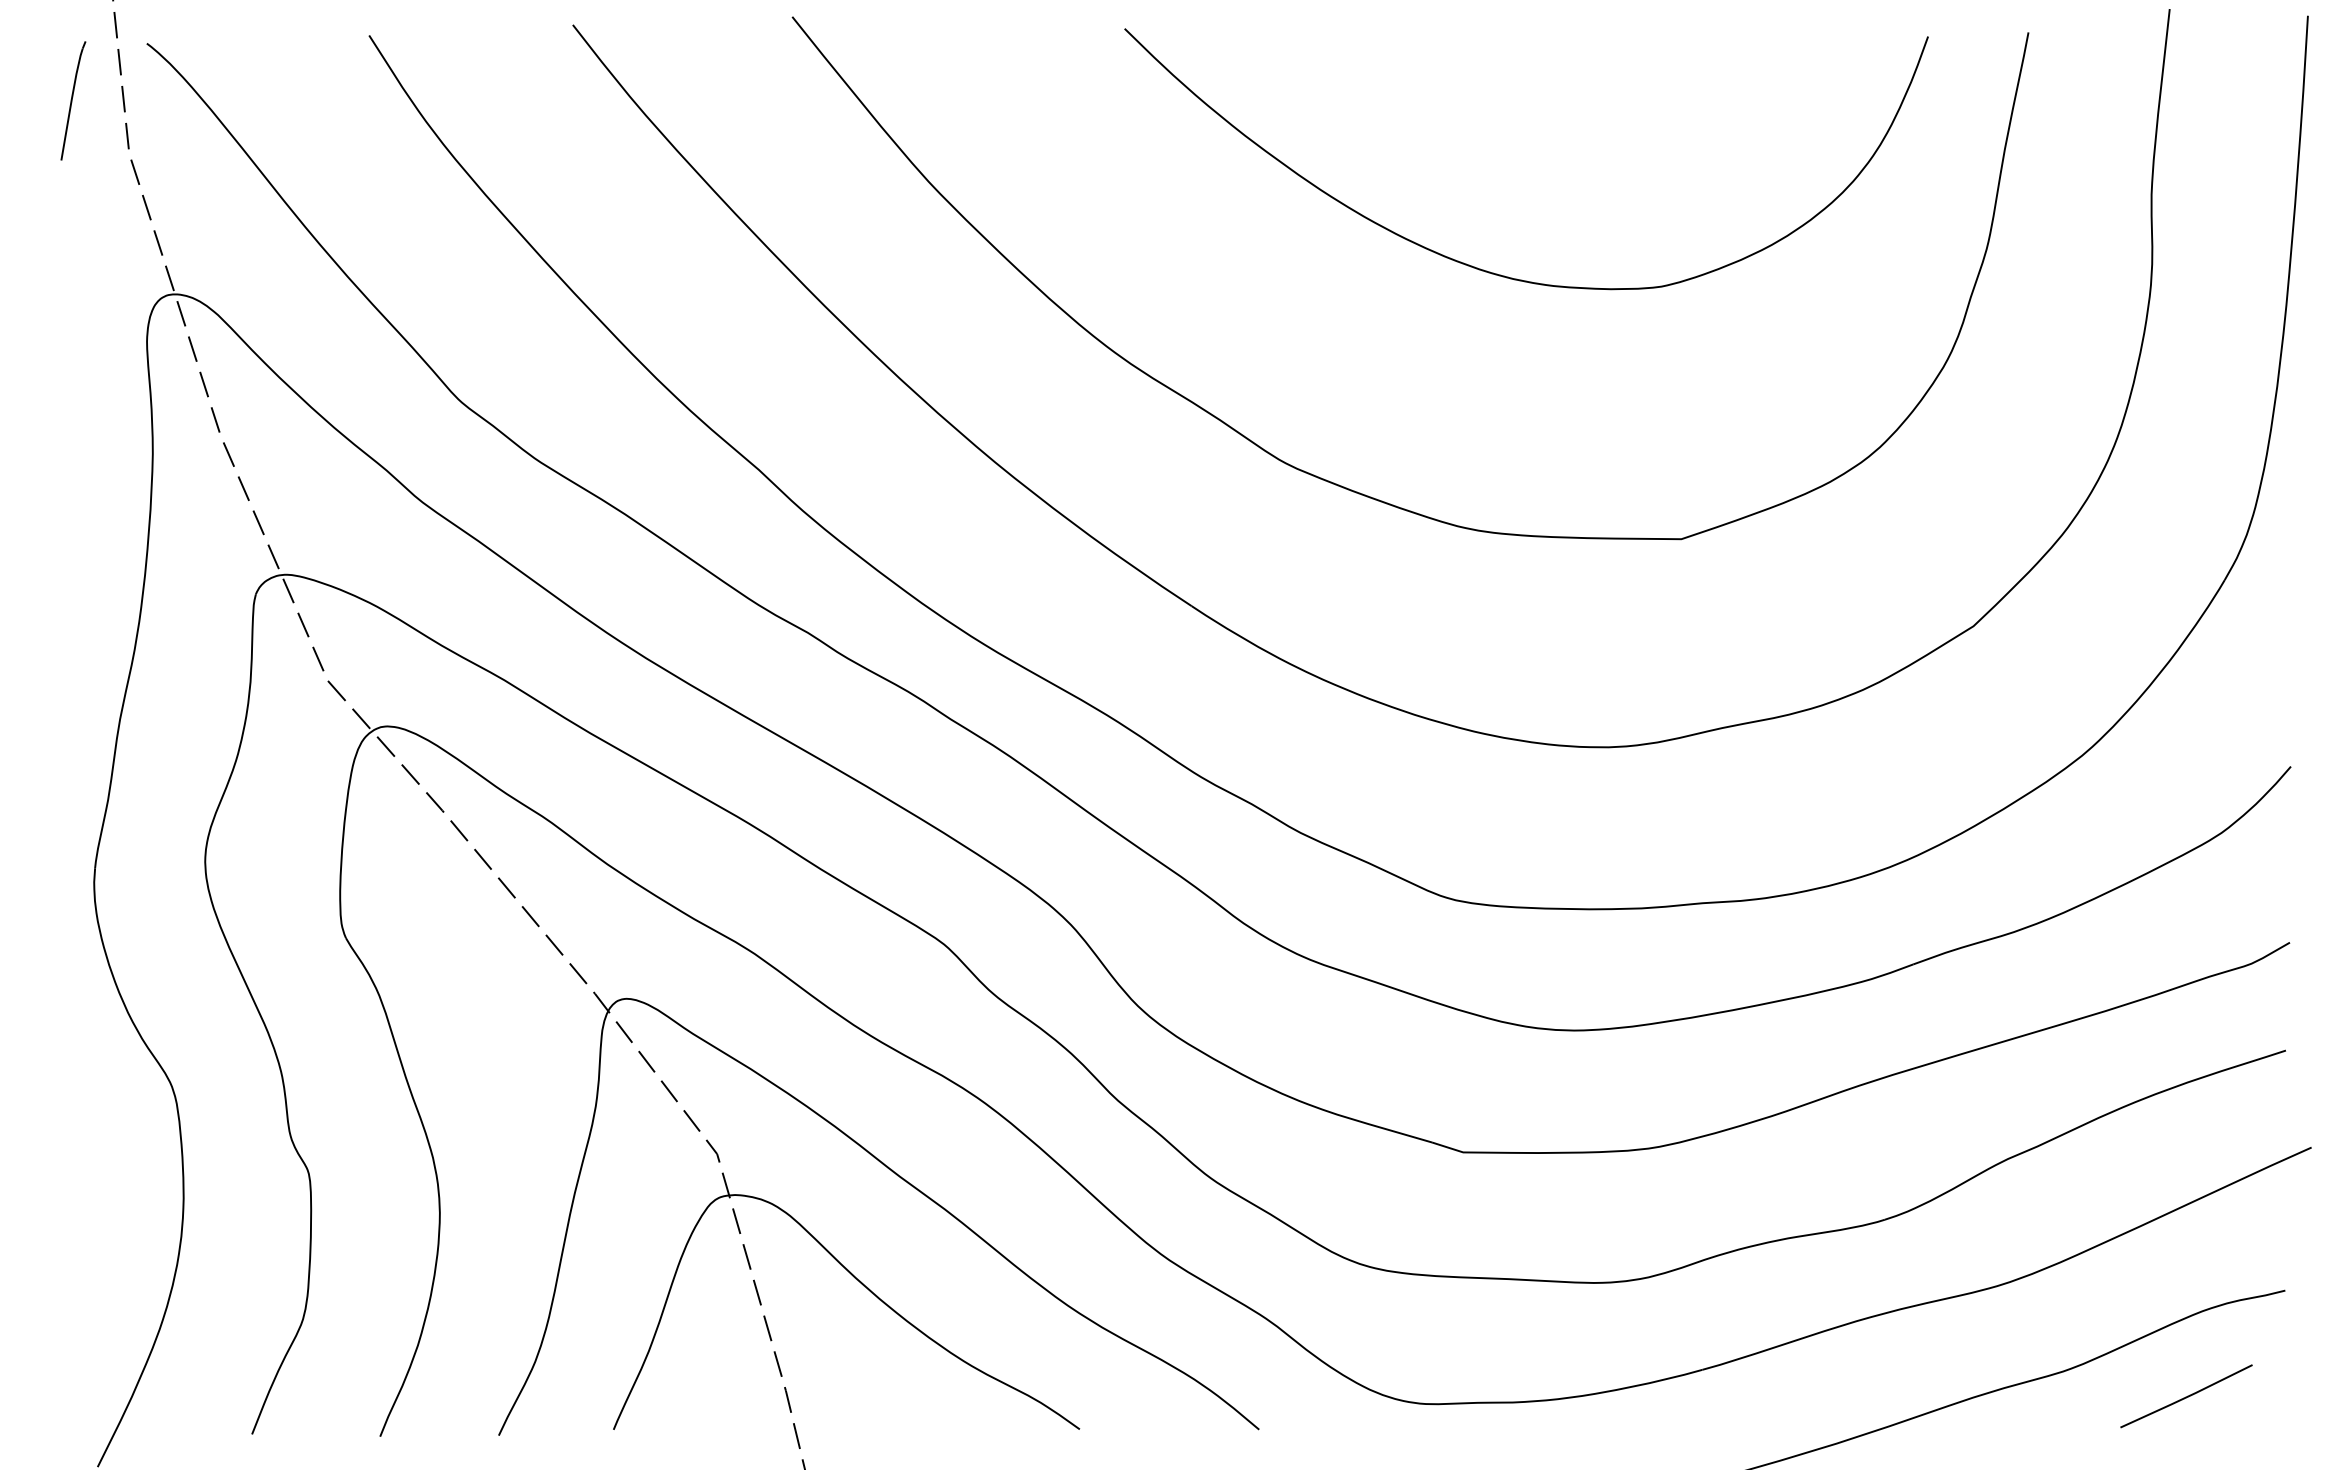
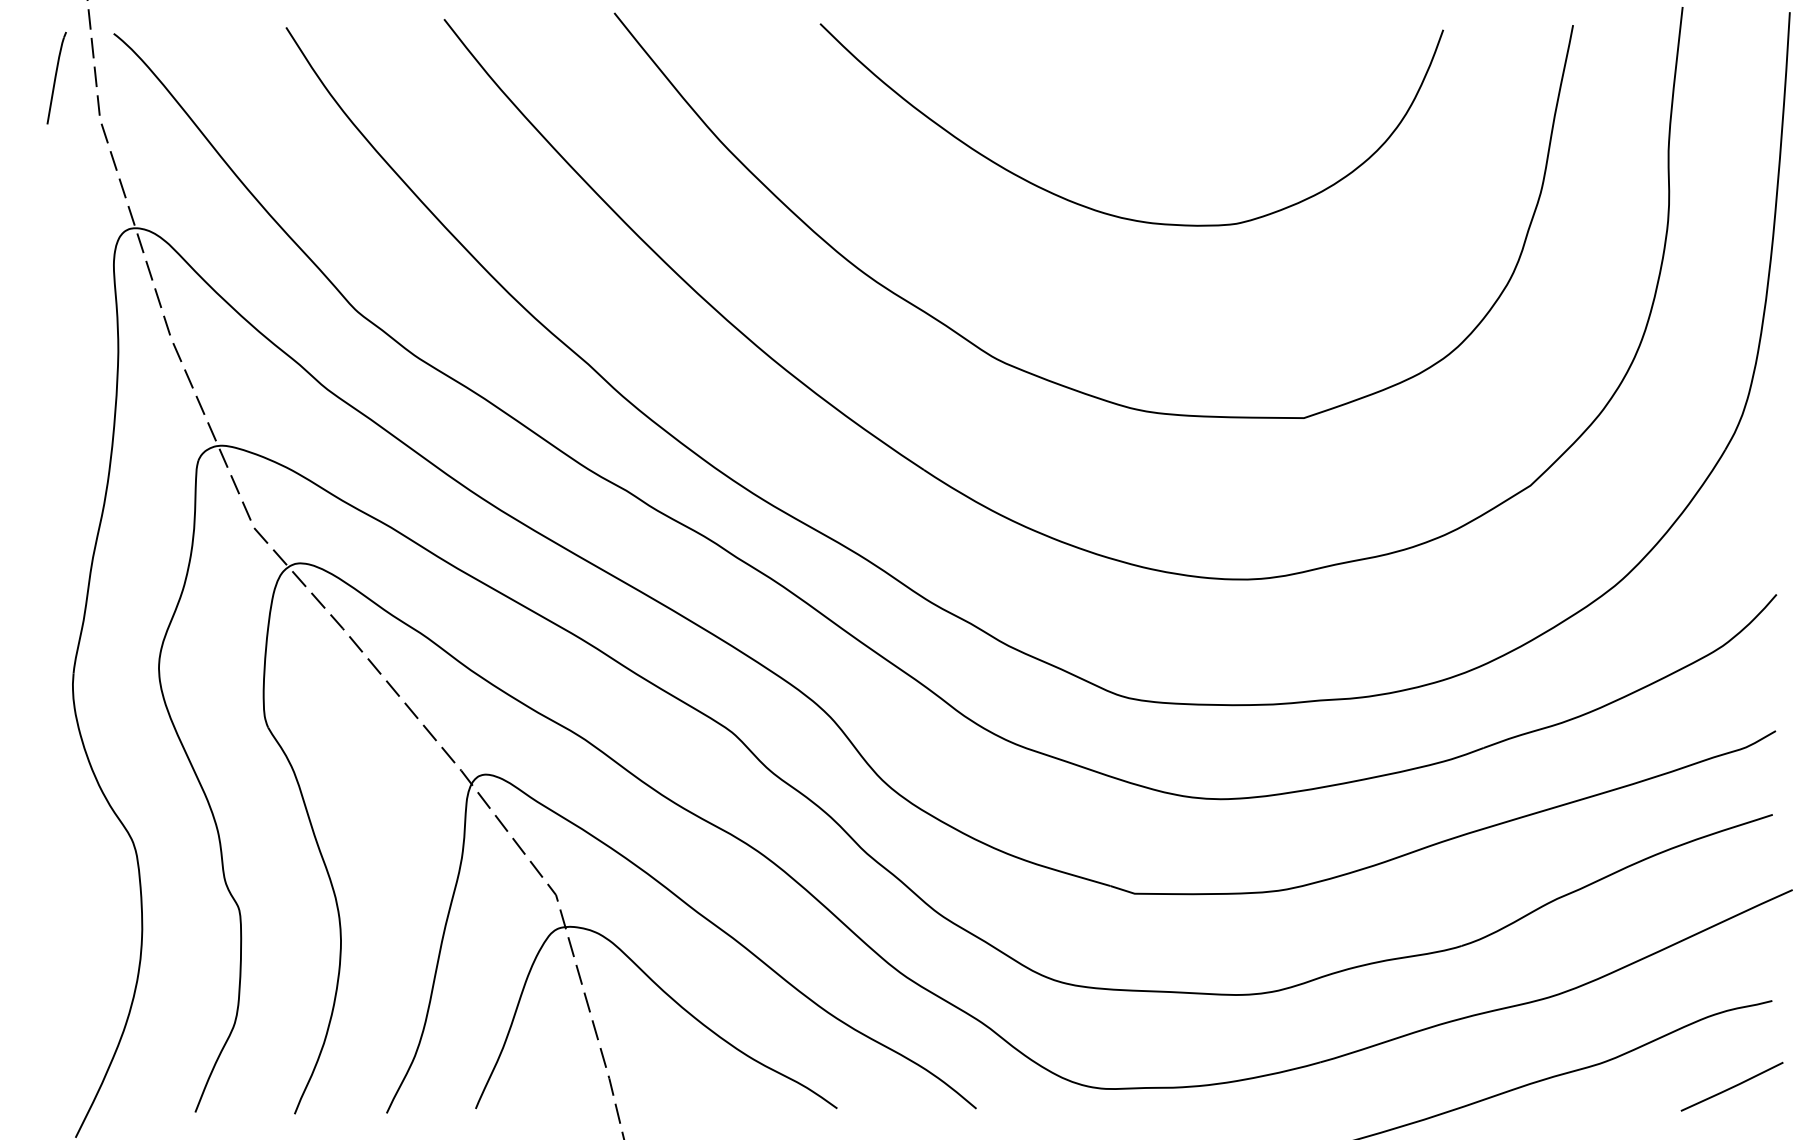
curve: (1497, 273) -> (1109, 213), moved
line: (2186, 1396) -> (1732, 1086), moved

